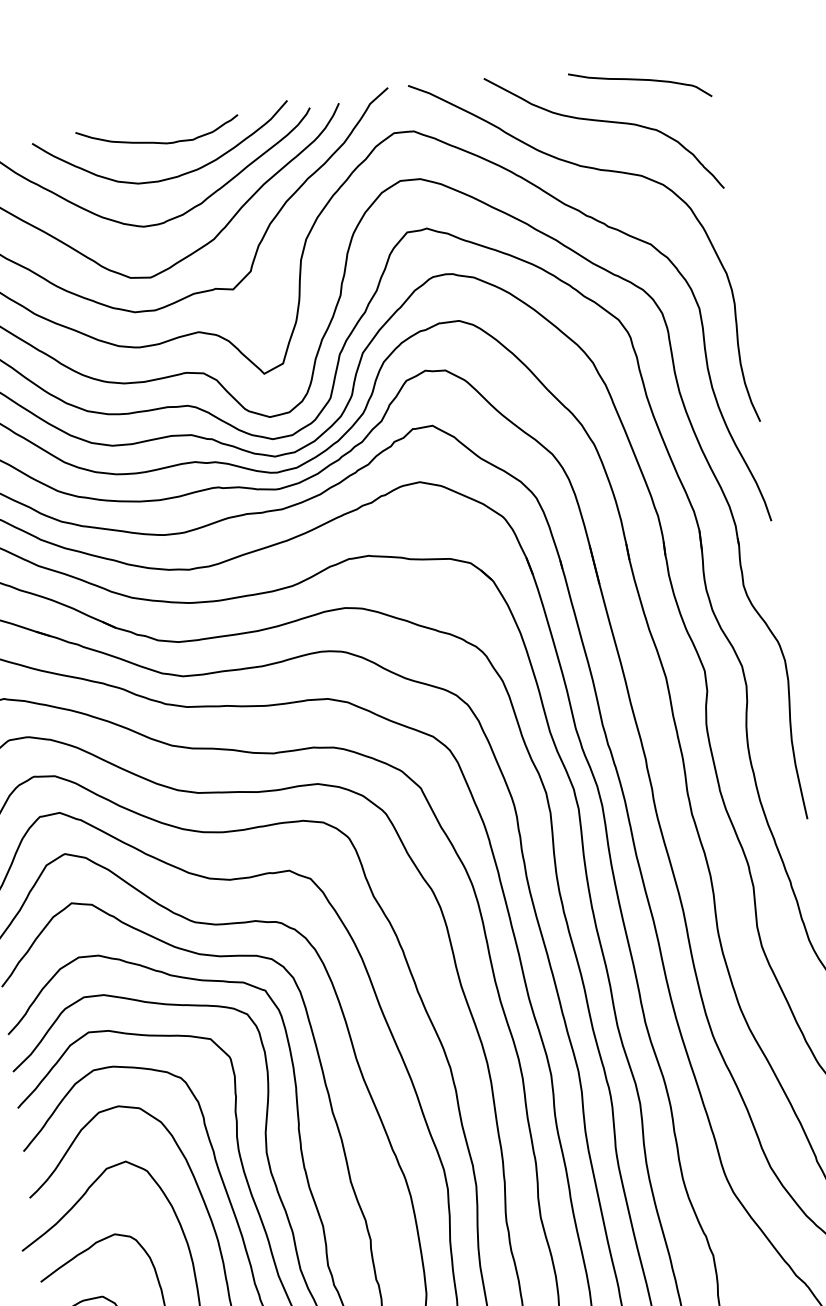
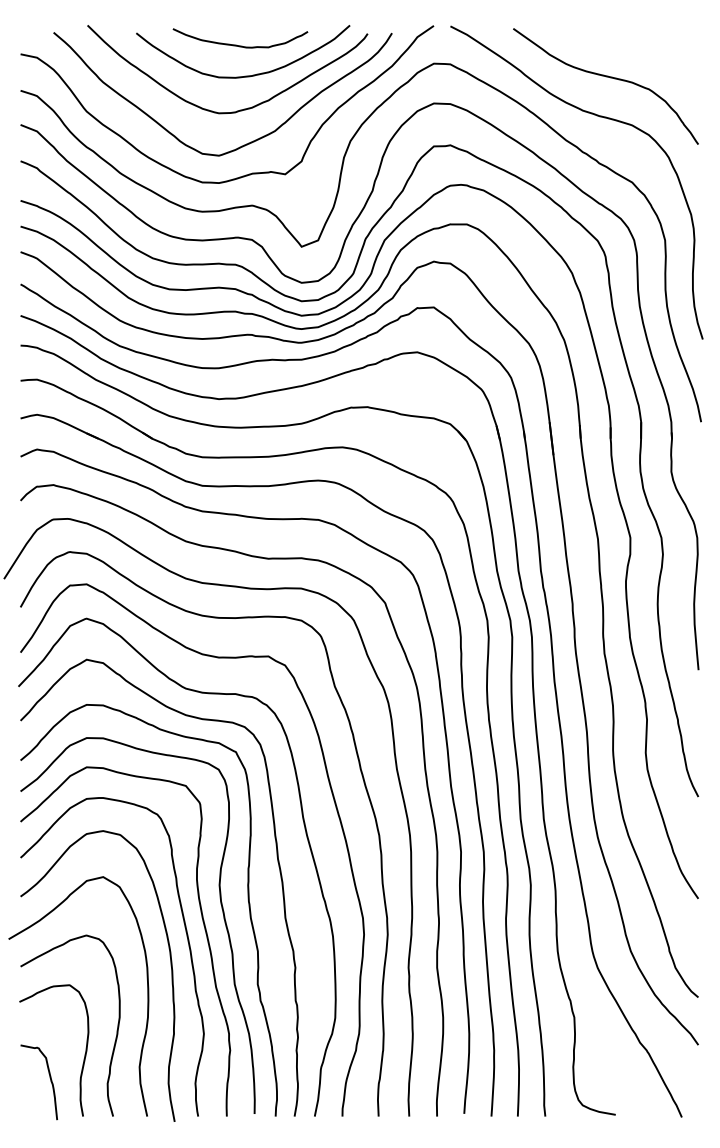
curve: (639, 81) -> (640, 47), removed

